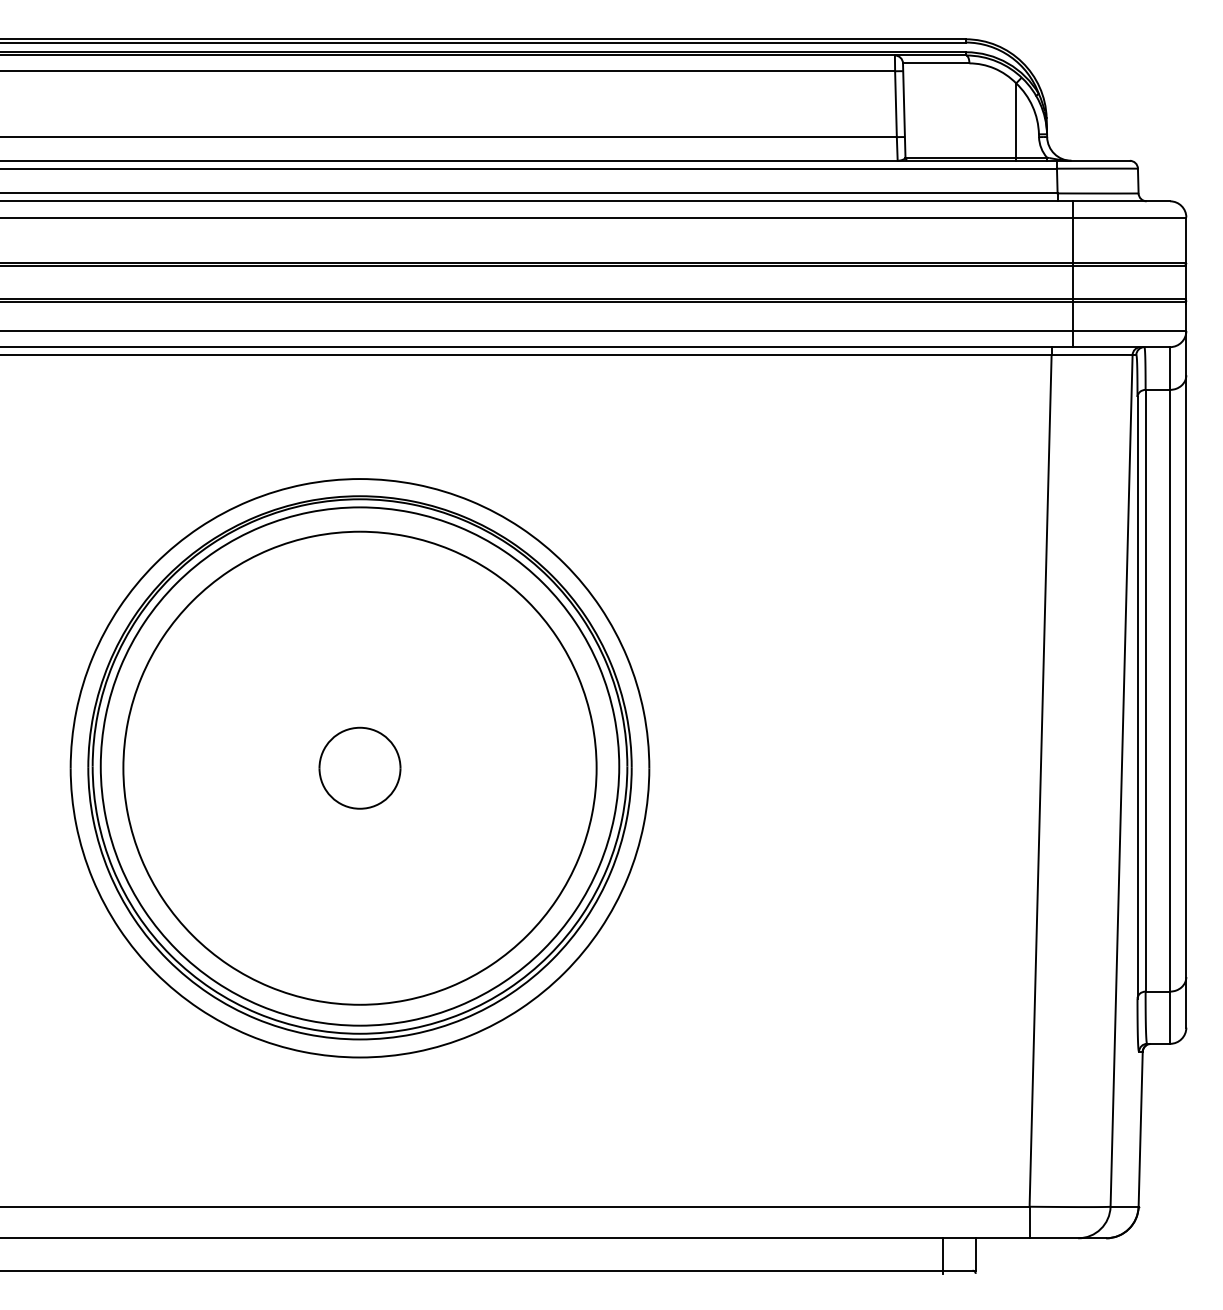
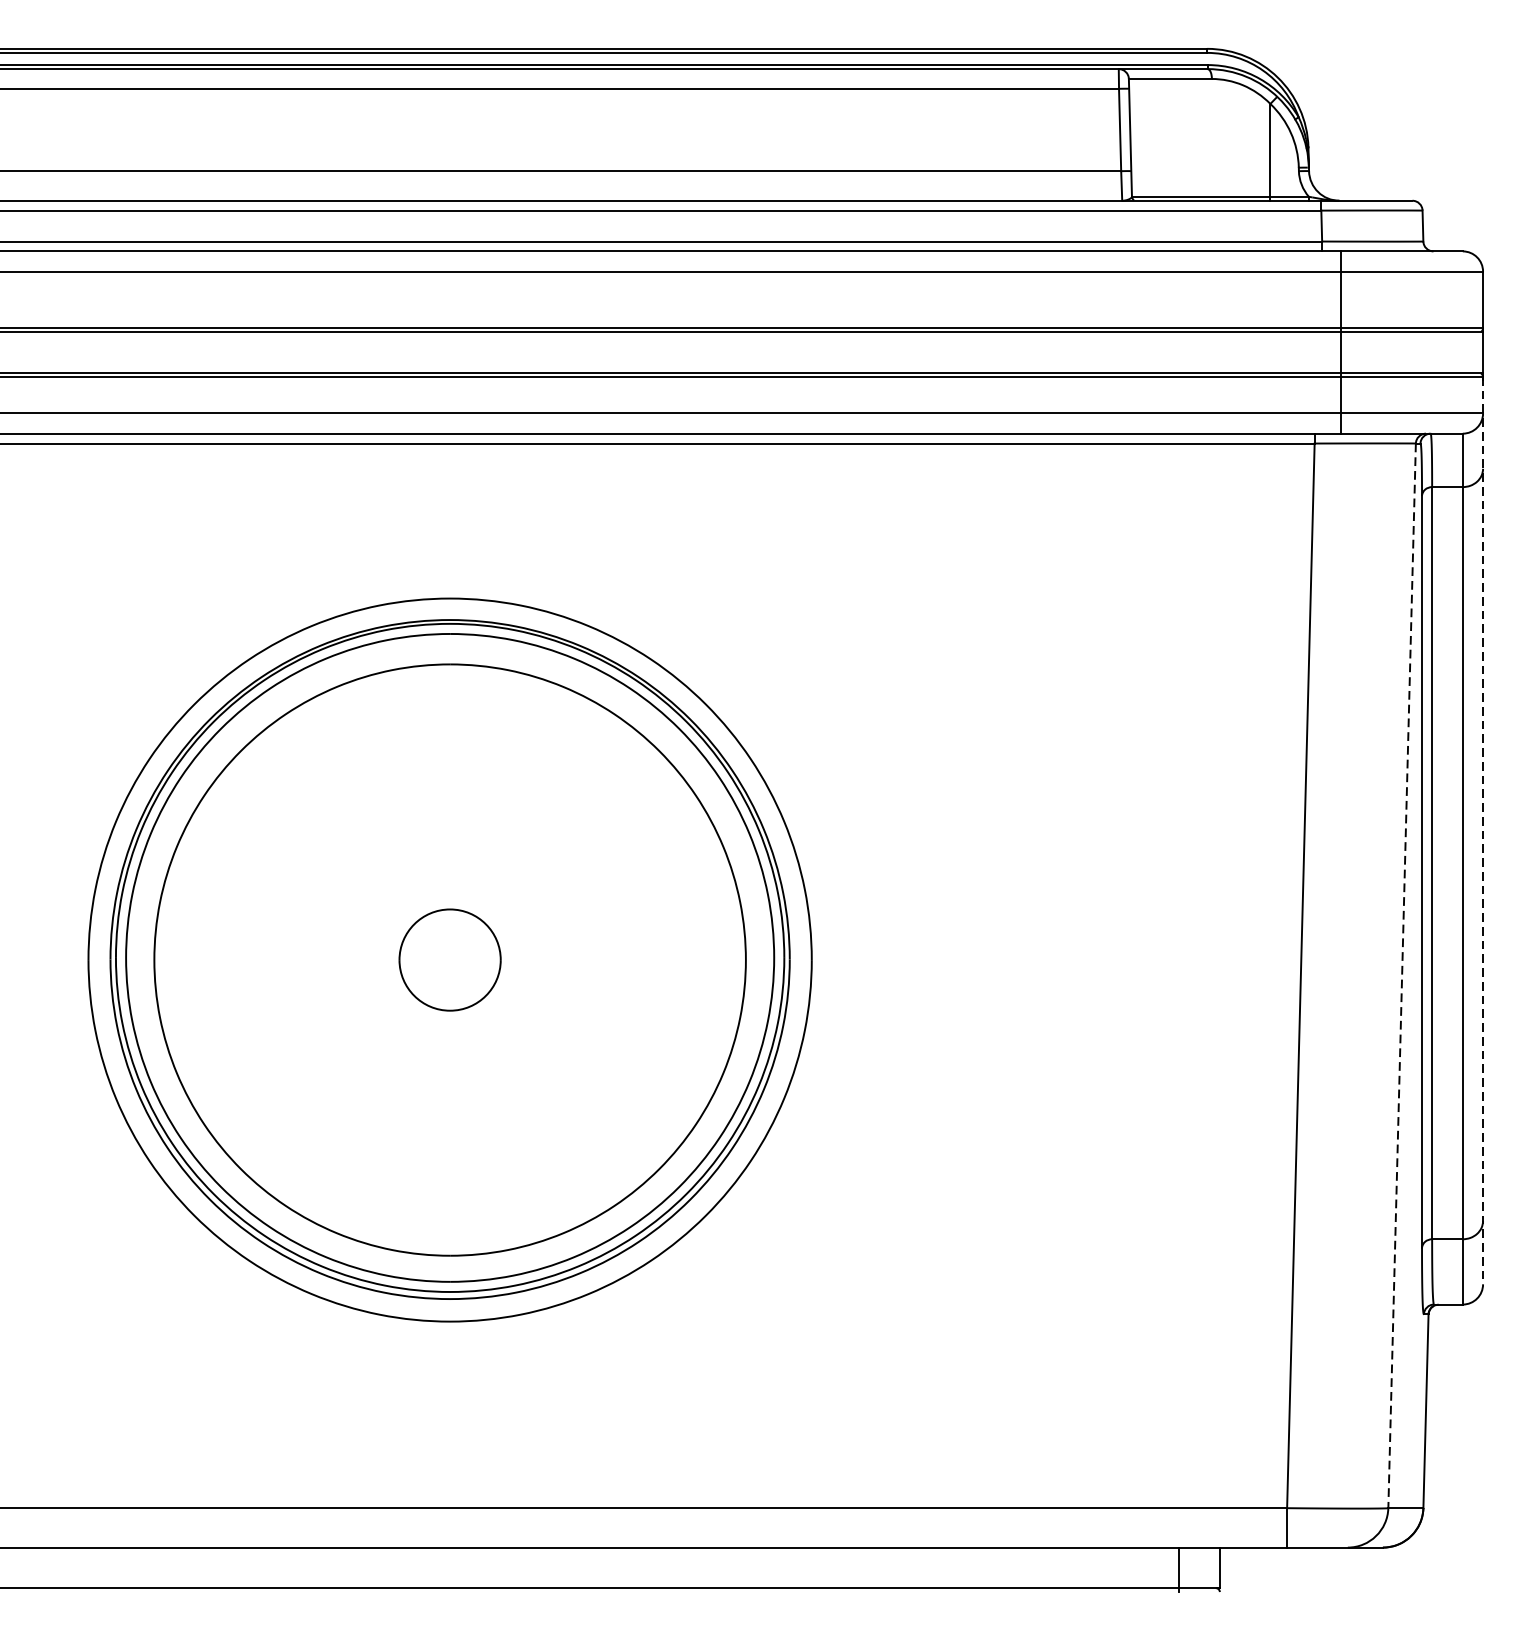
line: (1186, 664) -> (1483, 830), solid -> dashed
line: (1121, 780) -> (1402, 975), solid -> dashed

